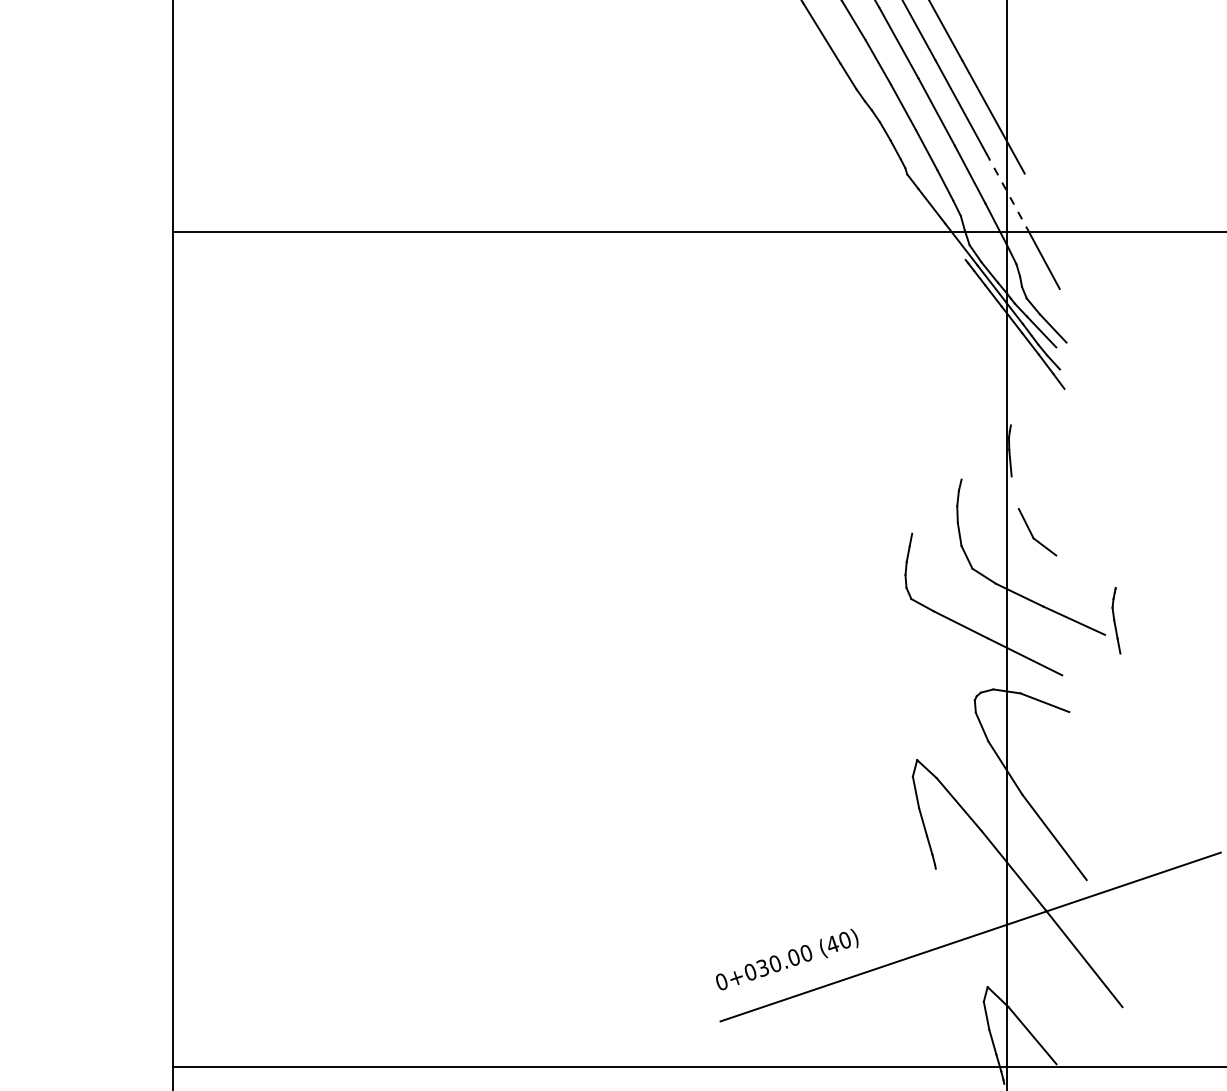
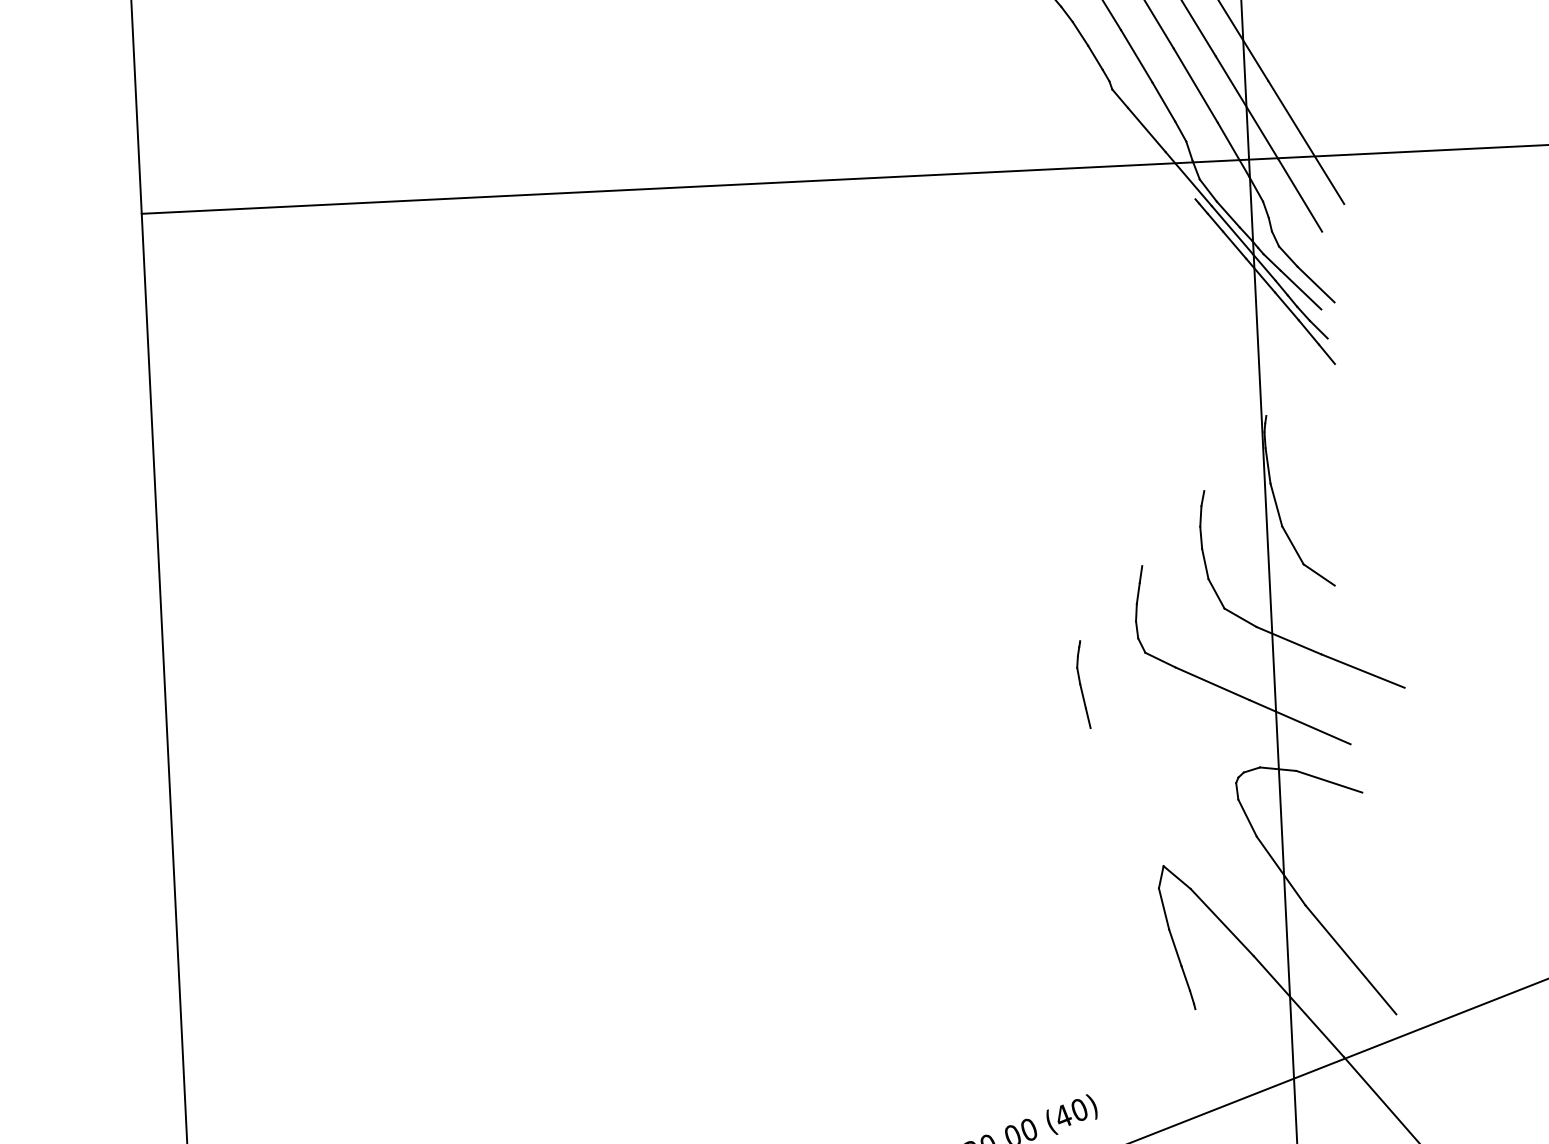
line: (1008, 193) -> (1247, 108), dashed -> solid
line: (1050, 220) -> (1305, 141), added
line: (1014, 492) -> (1275, 504), added
part: (1116, 620) -> (1083, 684), moved

